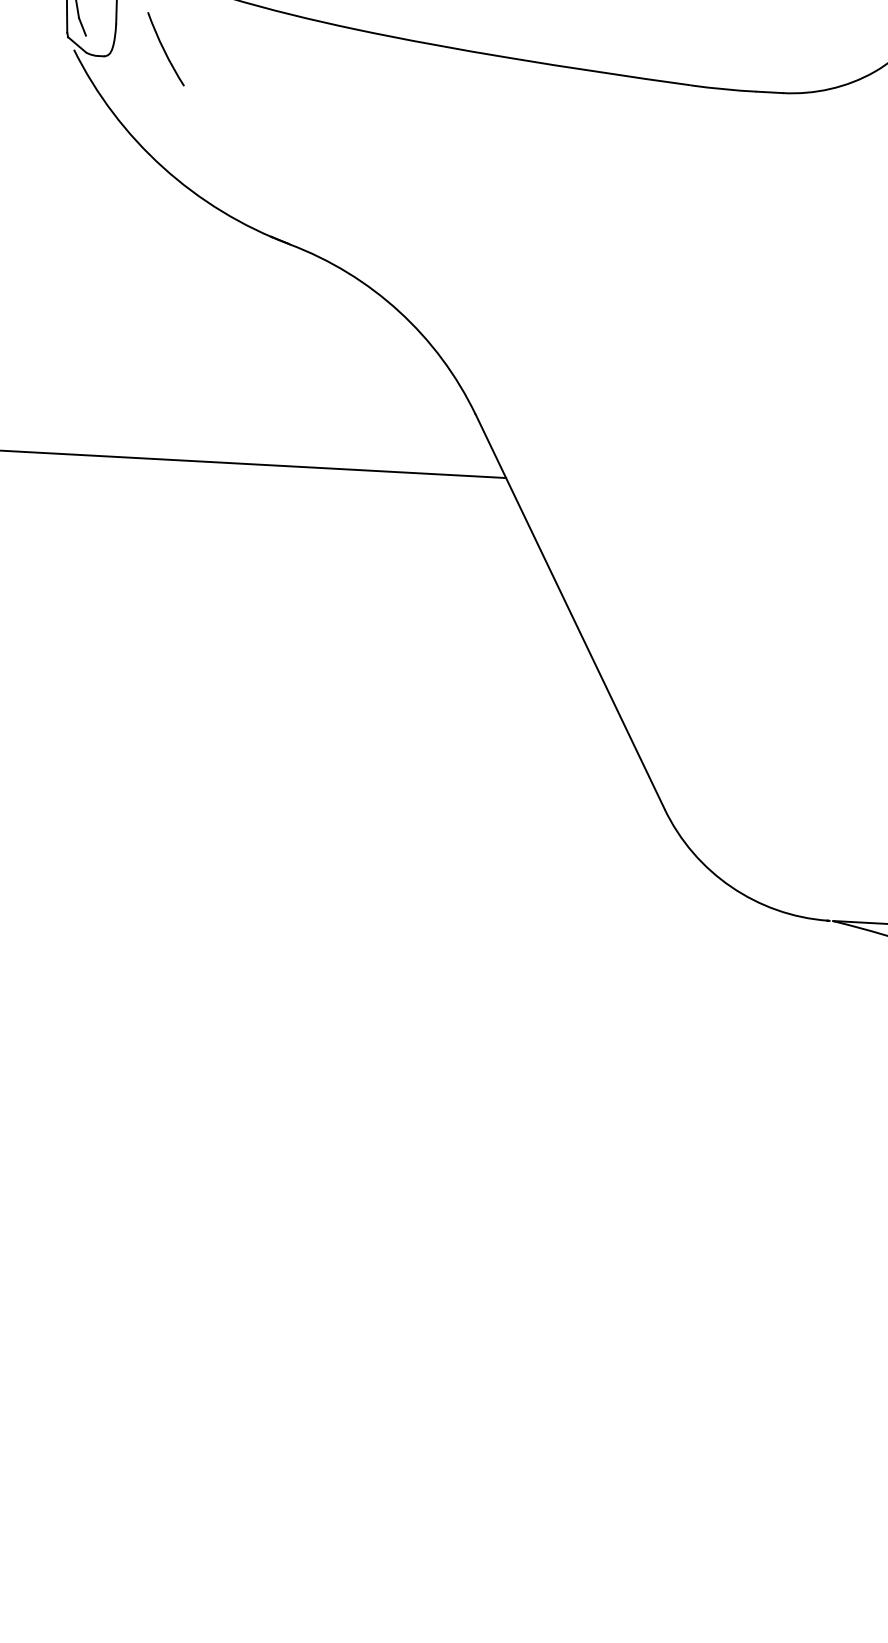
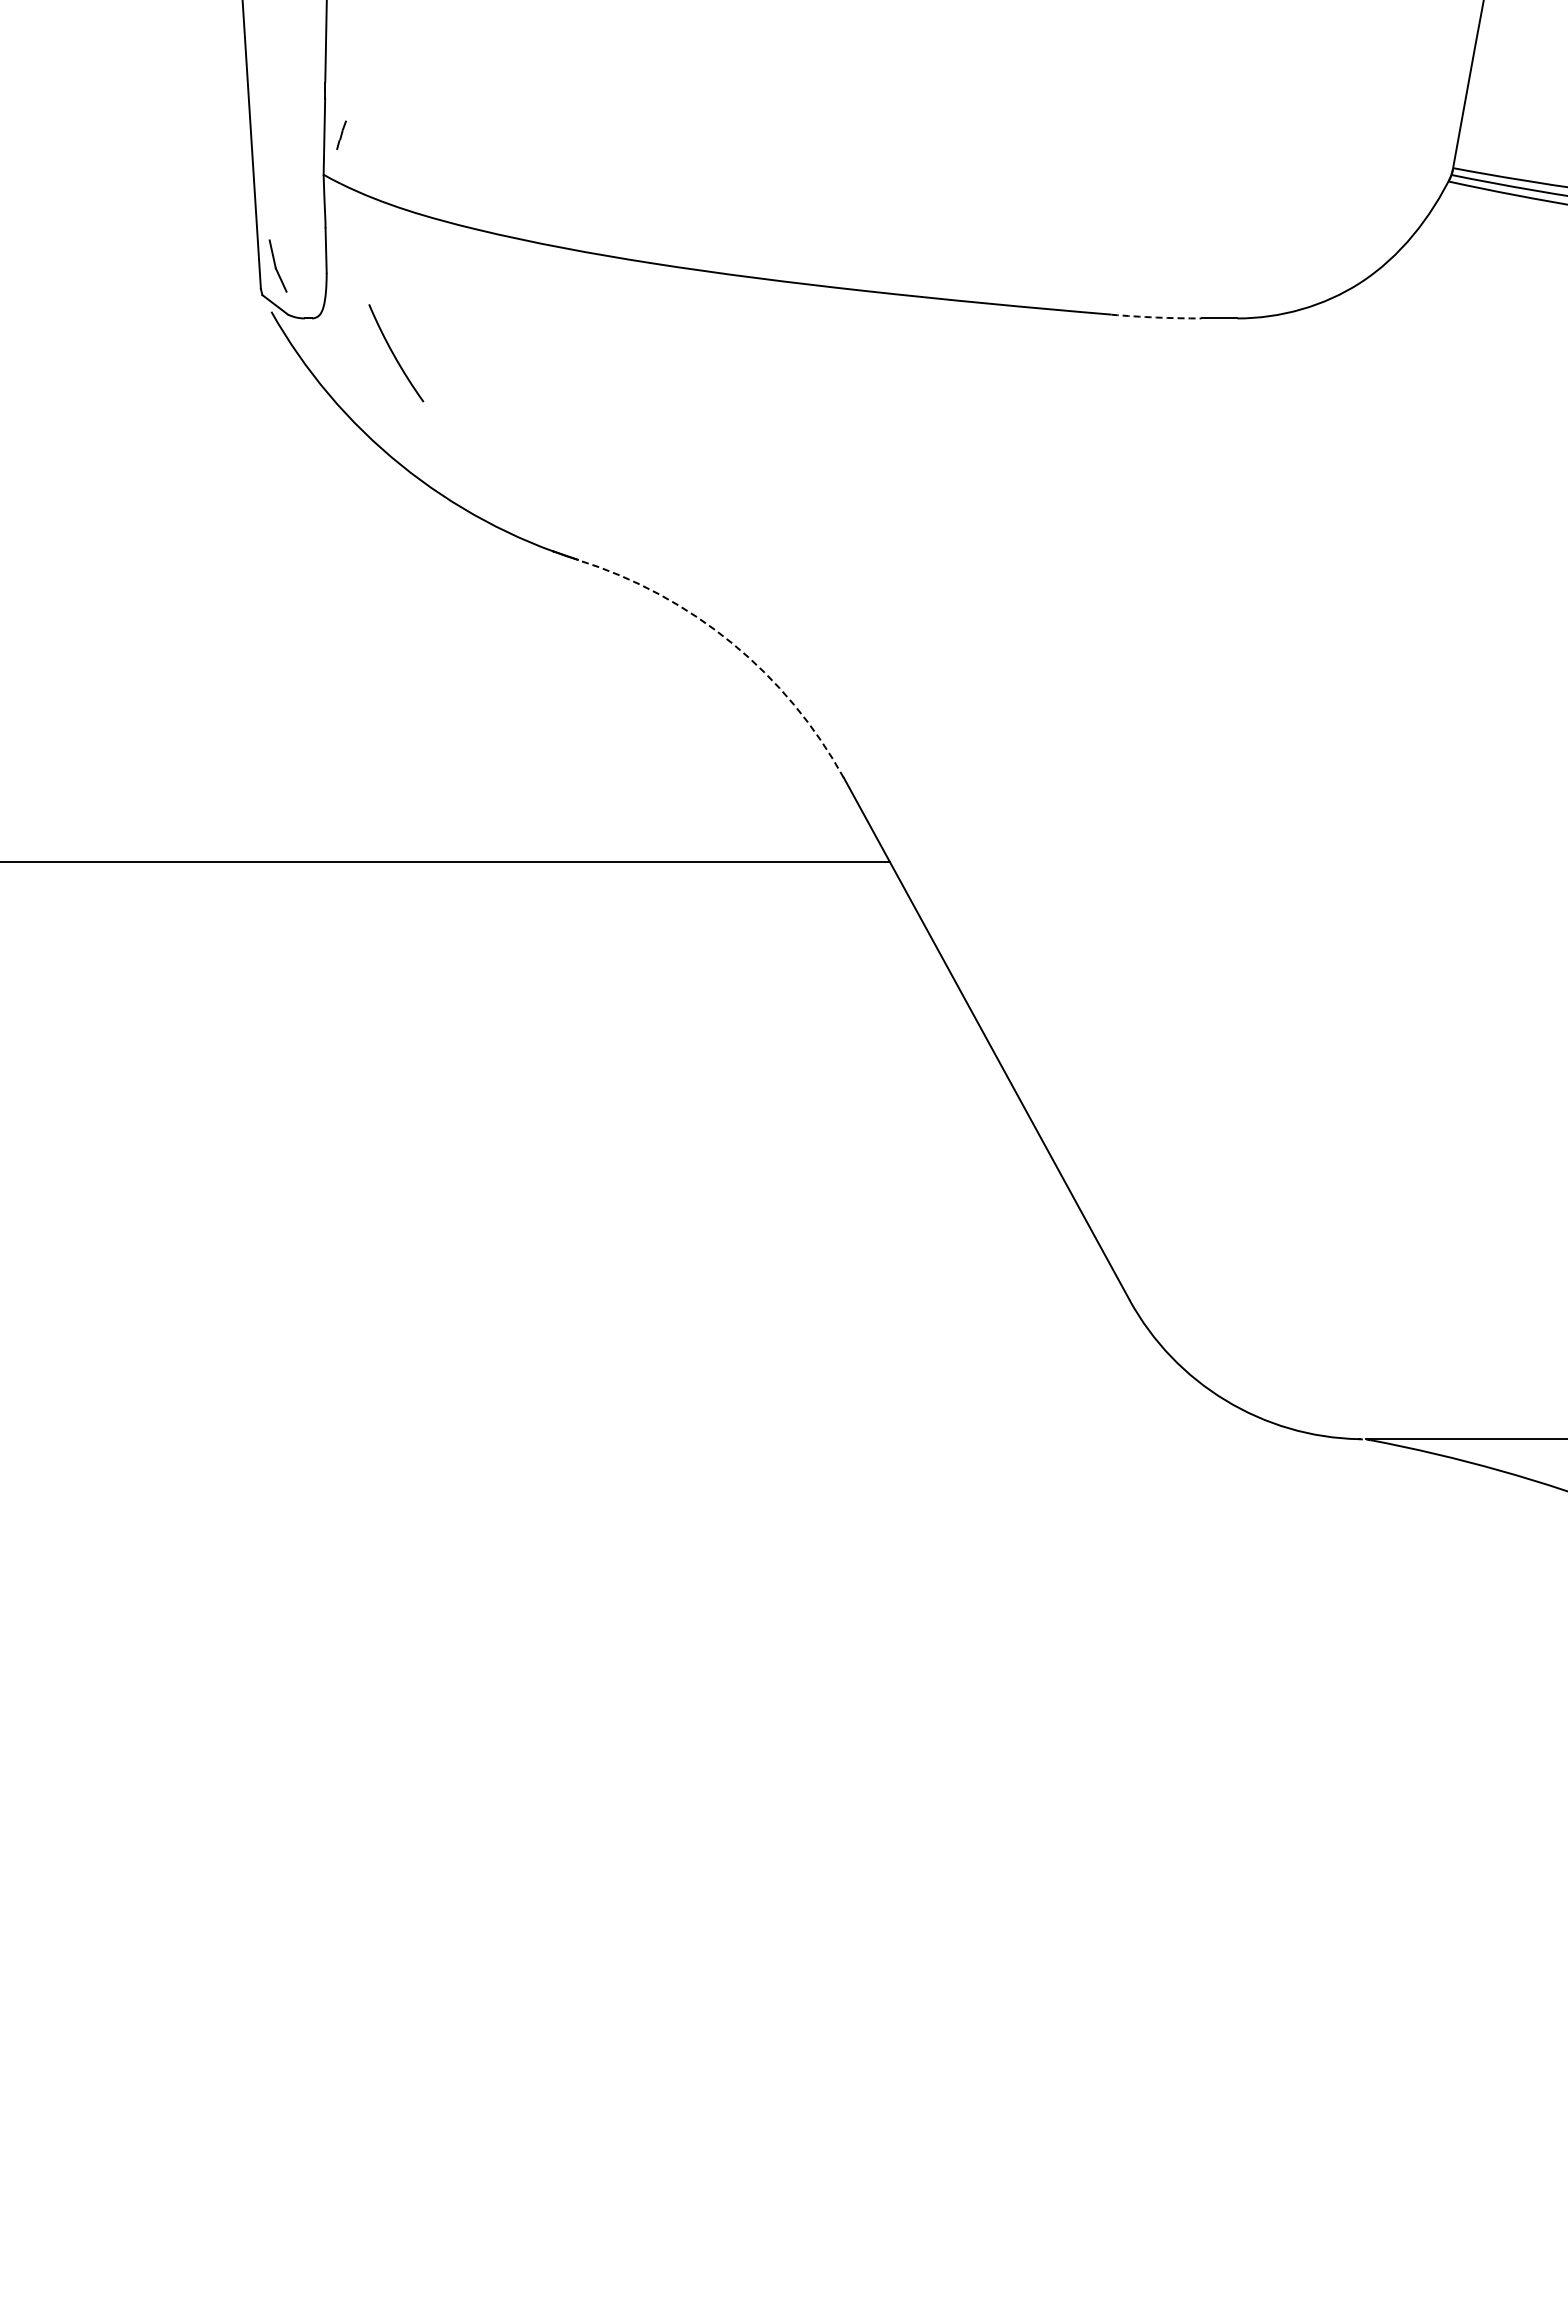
arc: (164, 49) -> (394, 353), moved
arc: (723, 89) -> (1156, 317), solid -> dashed
arc: (399, 311) -> (732, 643), solid -> dashed

